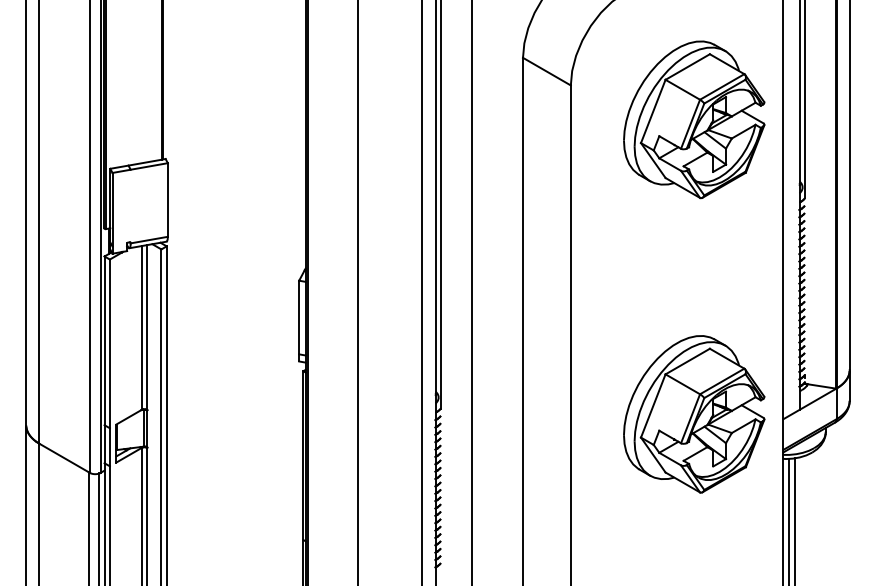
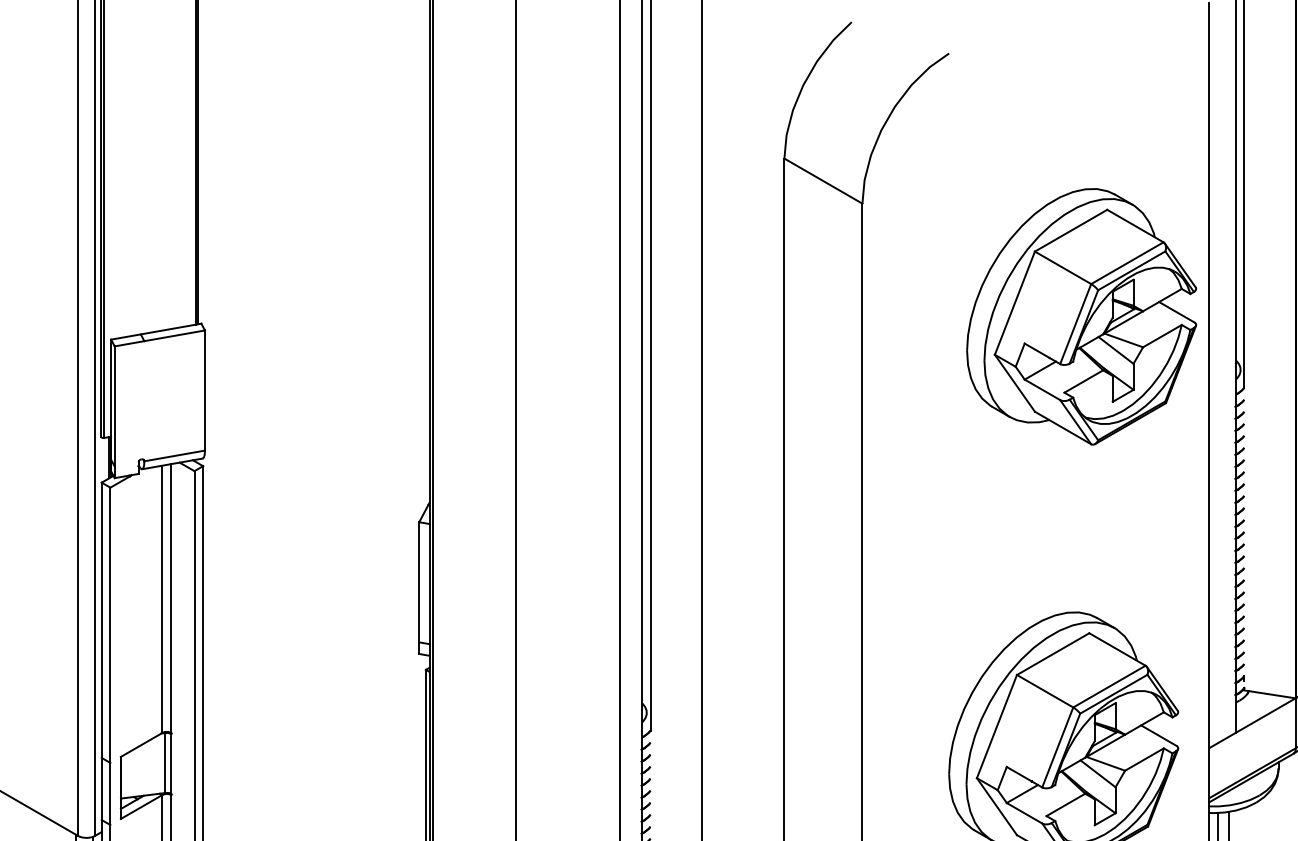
part: (694, 119) -> (1082, 316), moved

